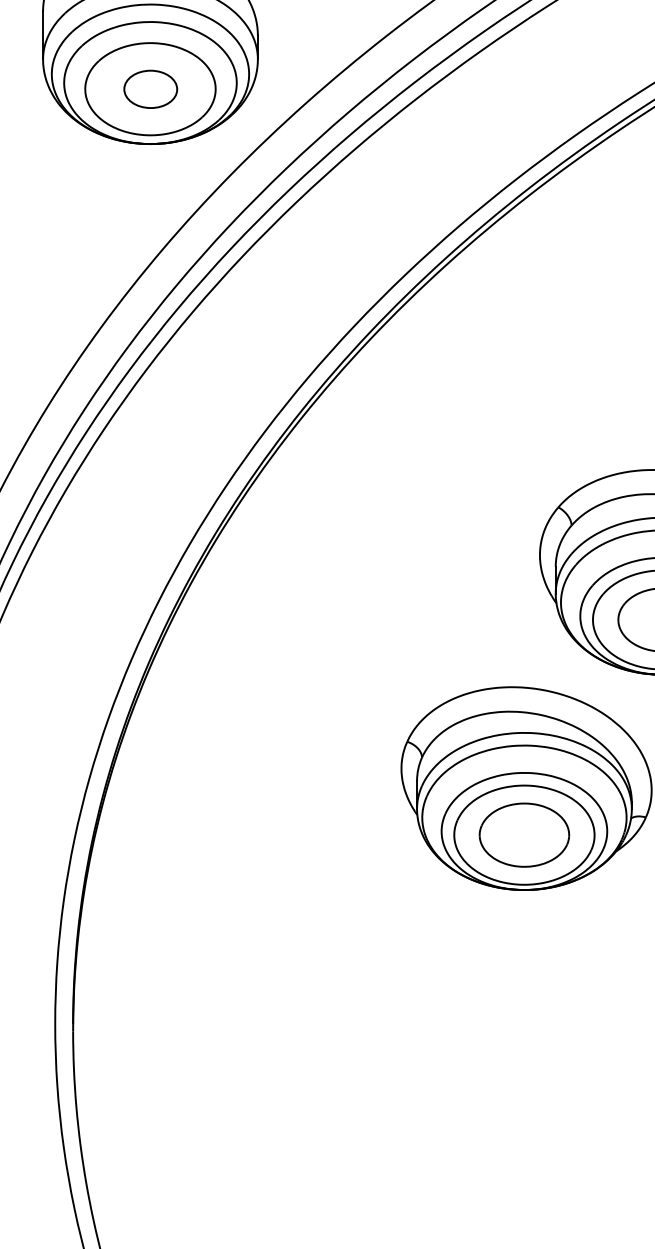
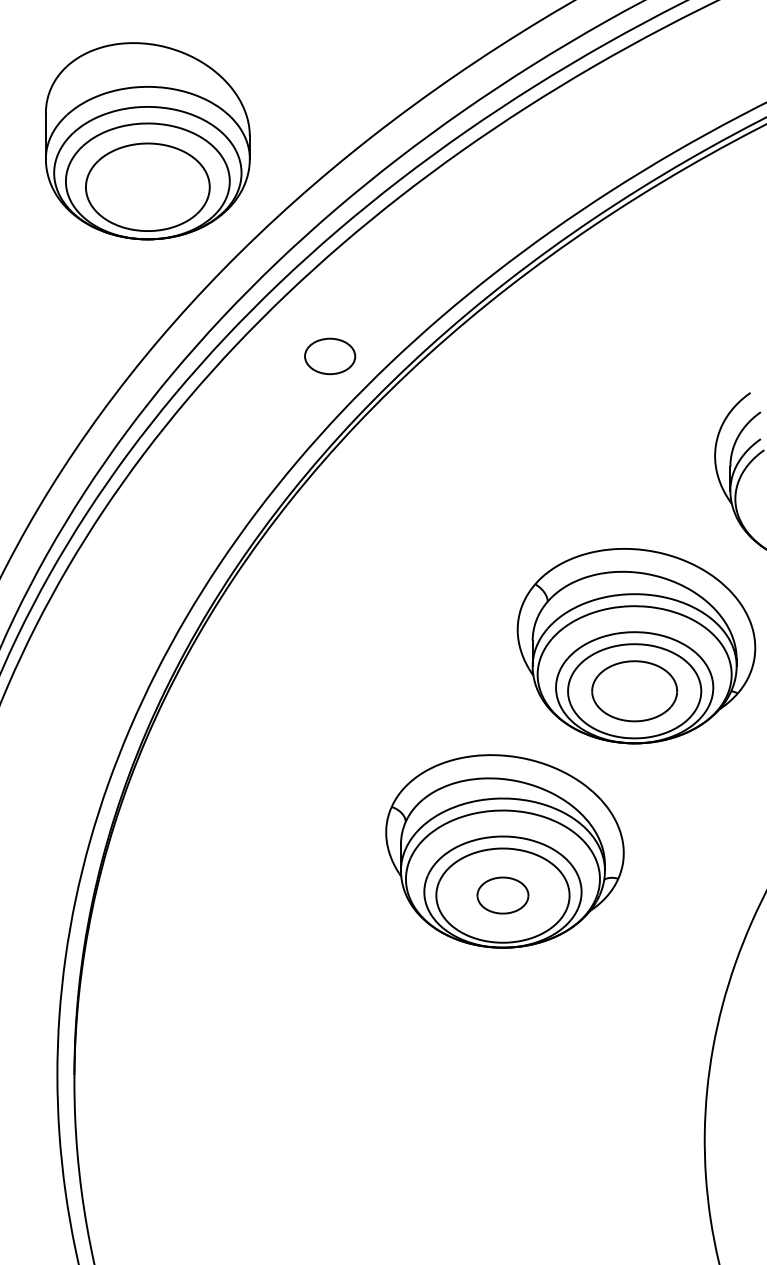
part: (151, 89) -> (330, 356), moved
part: (523, 835) -> (502, 895), size x0.6

